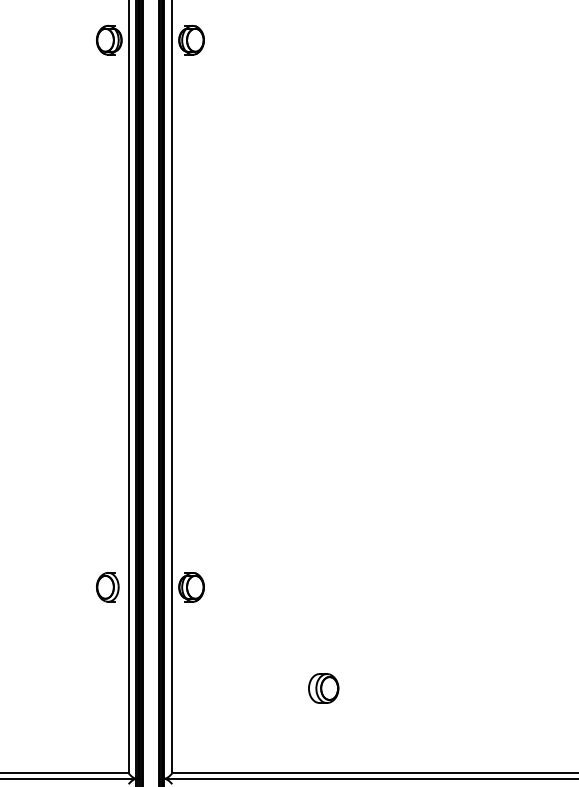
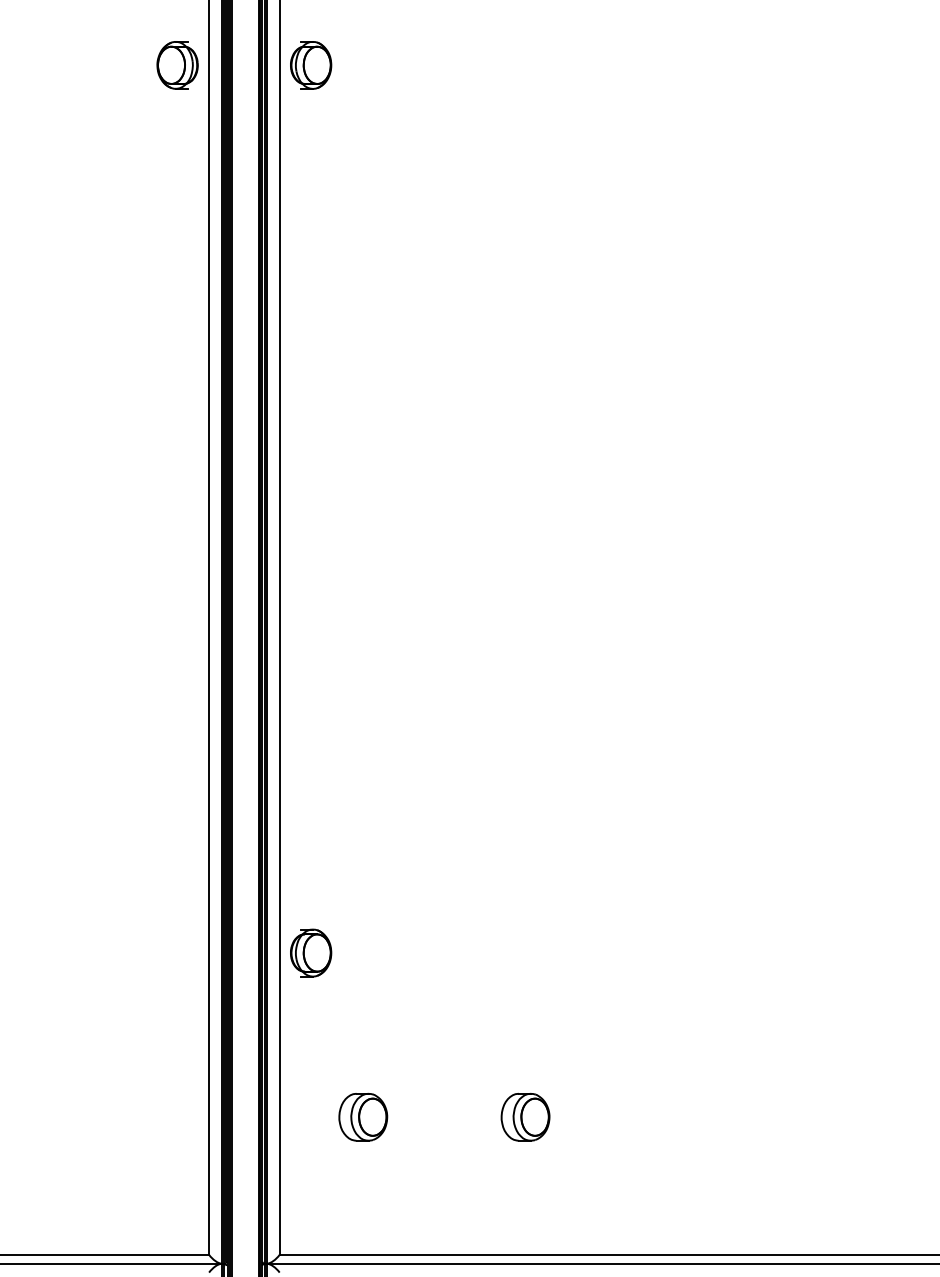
part: (107, 587) -> (174, 953), removed
part: (223, 688) -> (362, 1117), added

